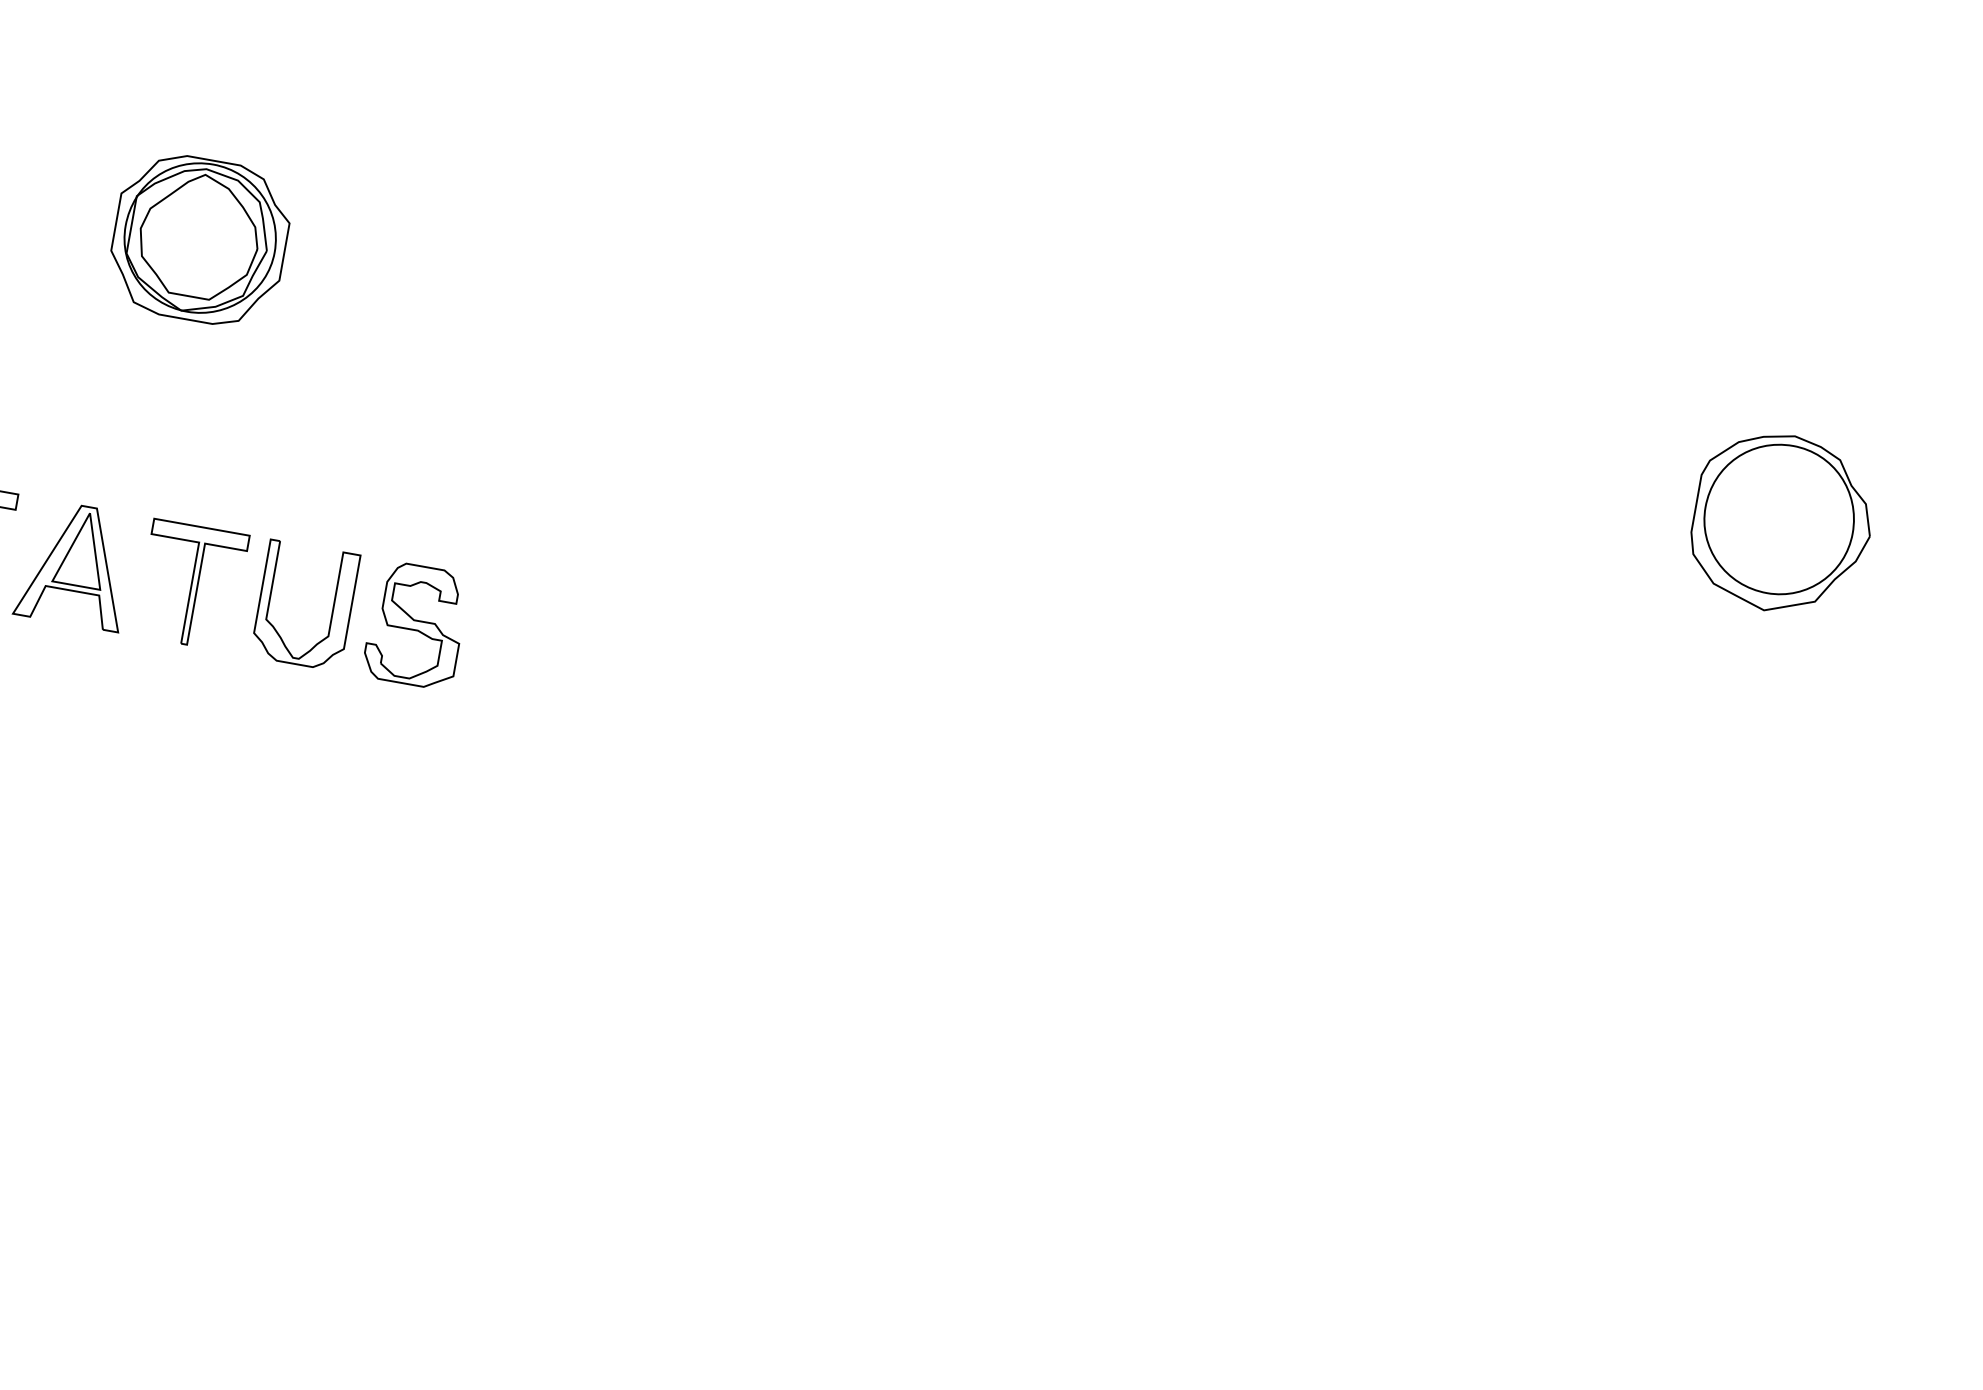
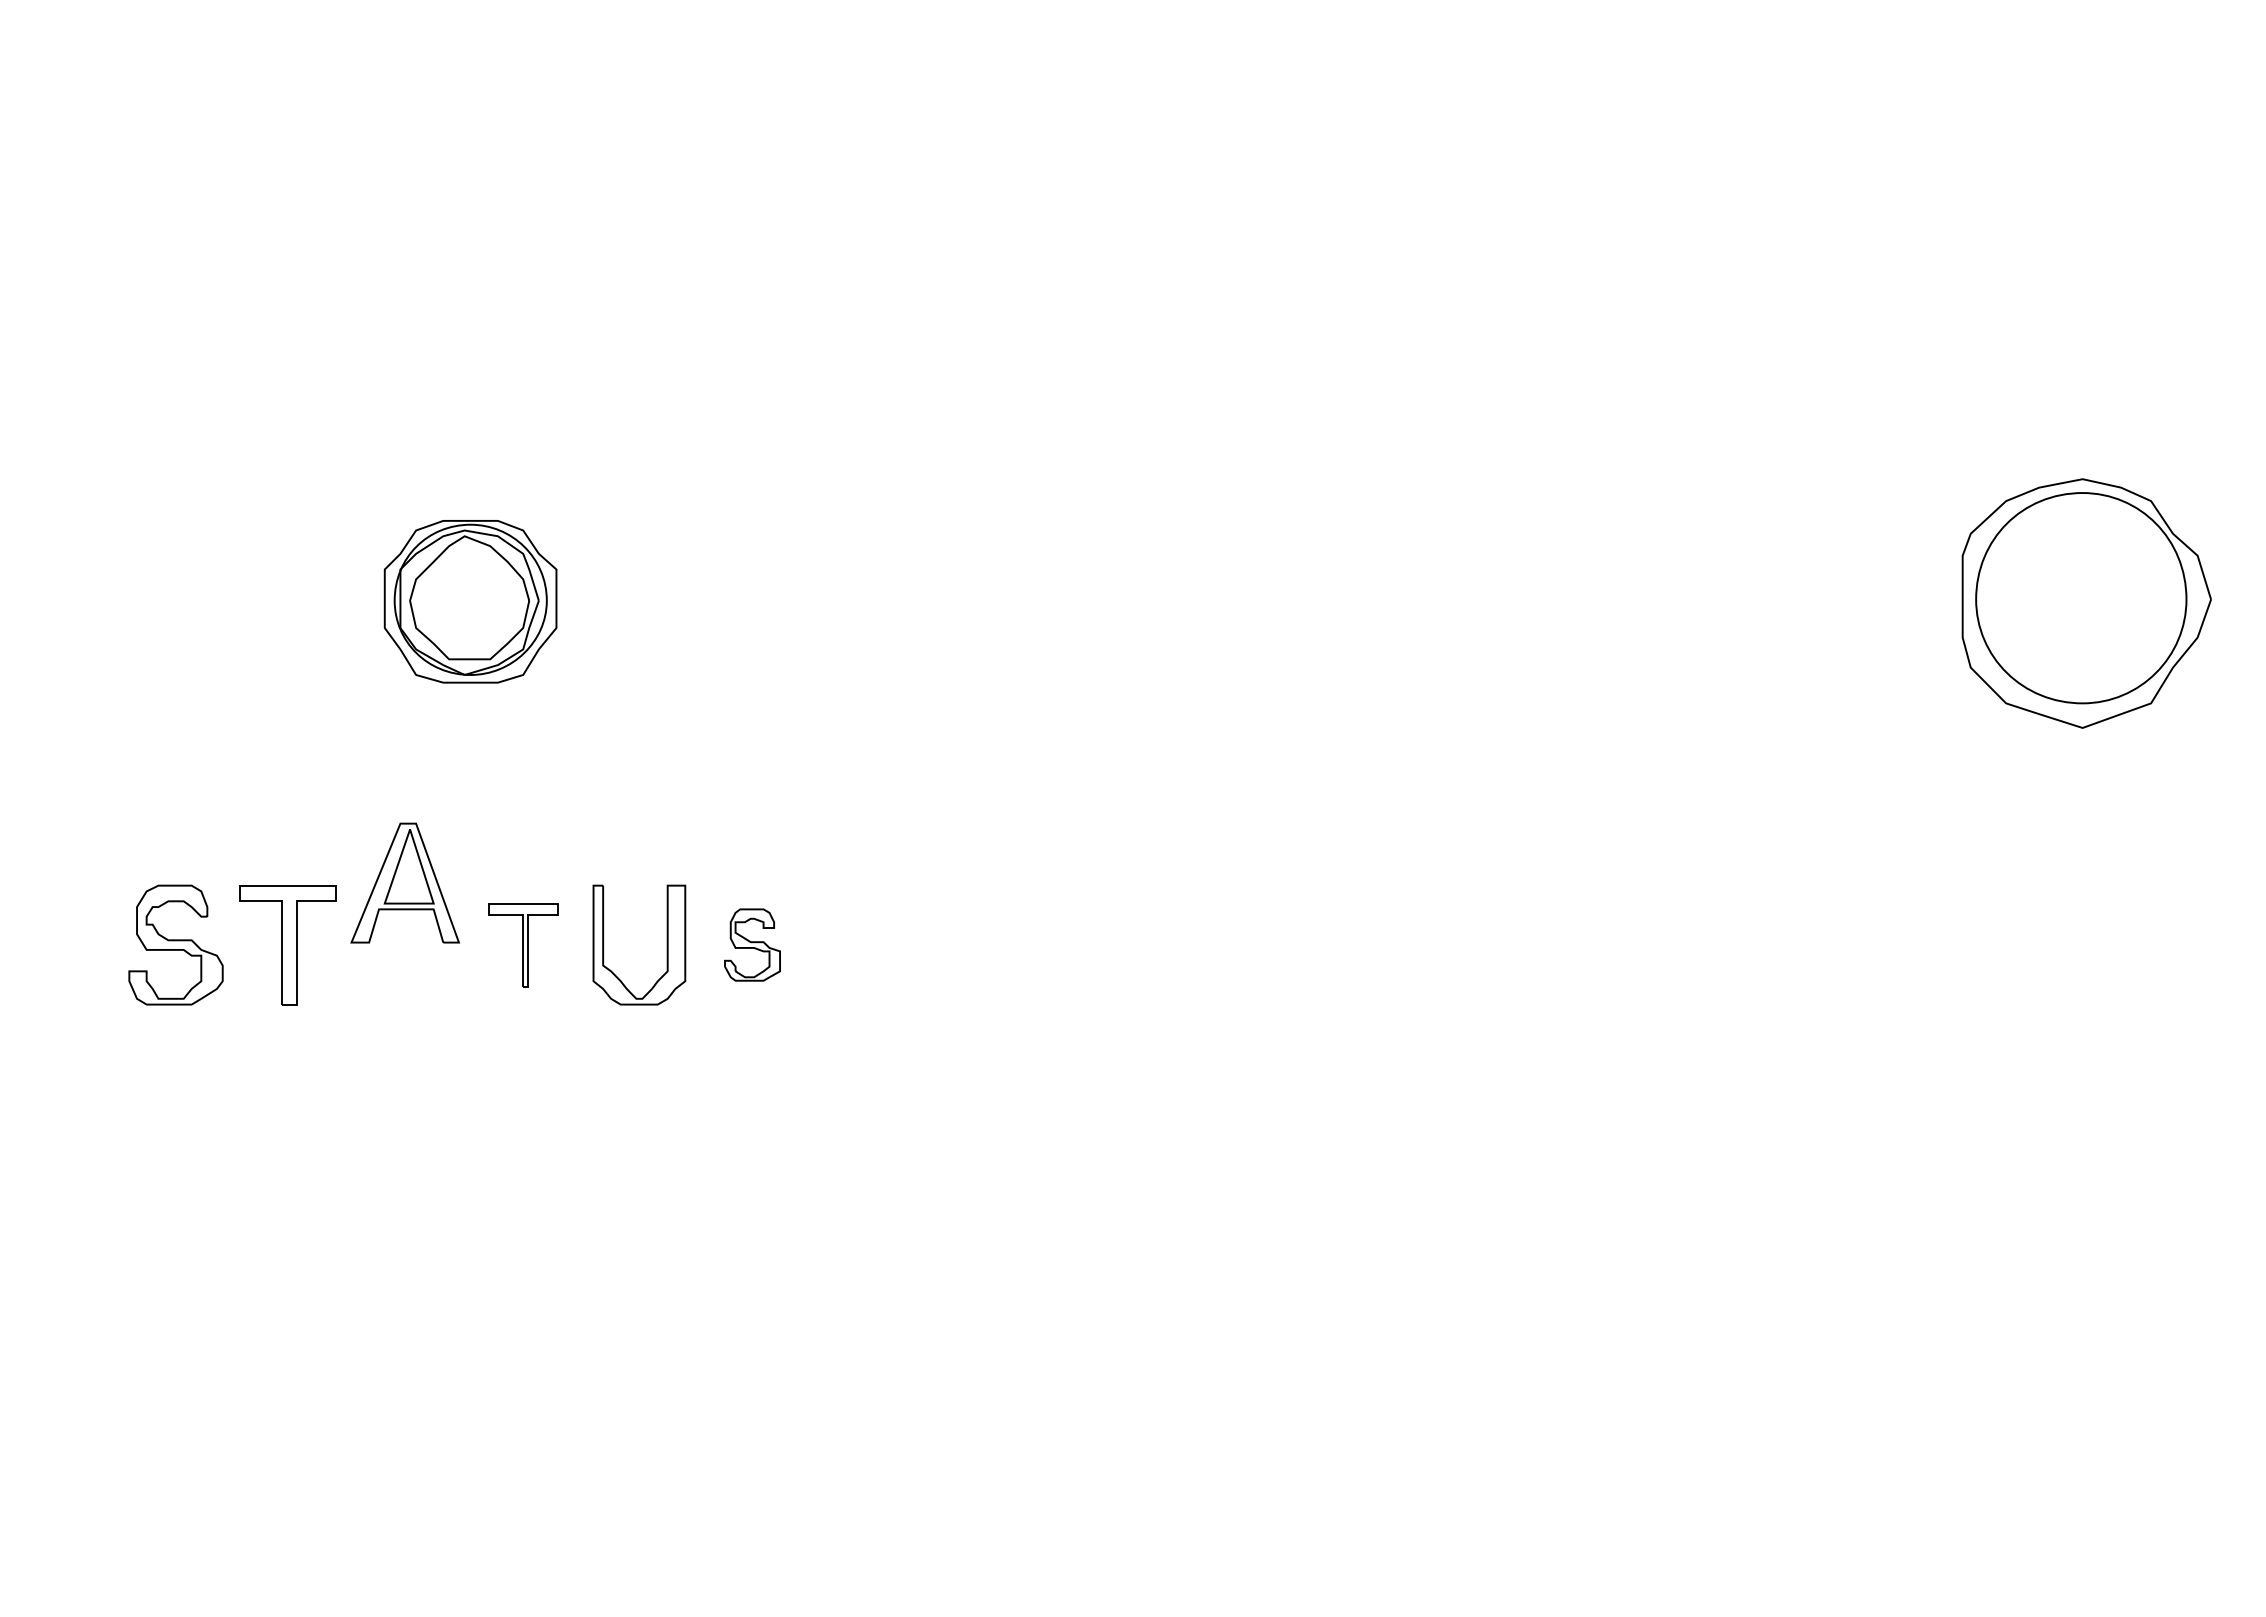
part: (1782, 523) -> (2086, 603), size x1.4
part: (76, 564) -> (405, 882), moved
part: (191, 585) -> (523, 945), size x0.7
part: (416, 624) -> (752, 944), size x0.6

